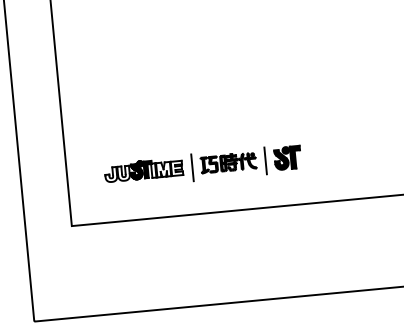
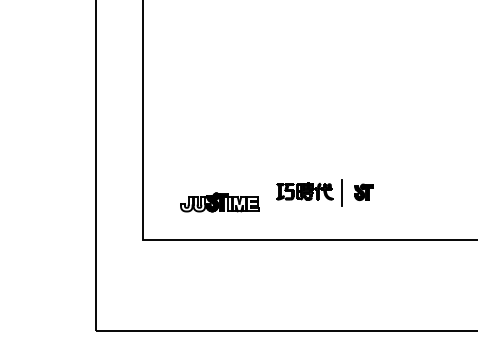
part: (287, 158) -> (363, 192), size x0.7
line: (192, 167) -> (268, 192), removed
part: (143, 169) -> (219, 202), moved

